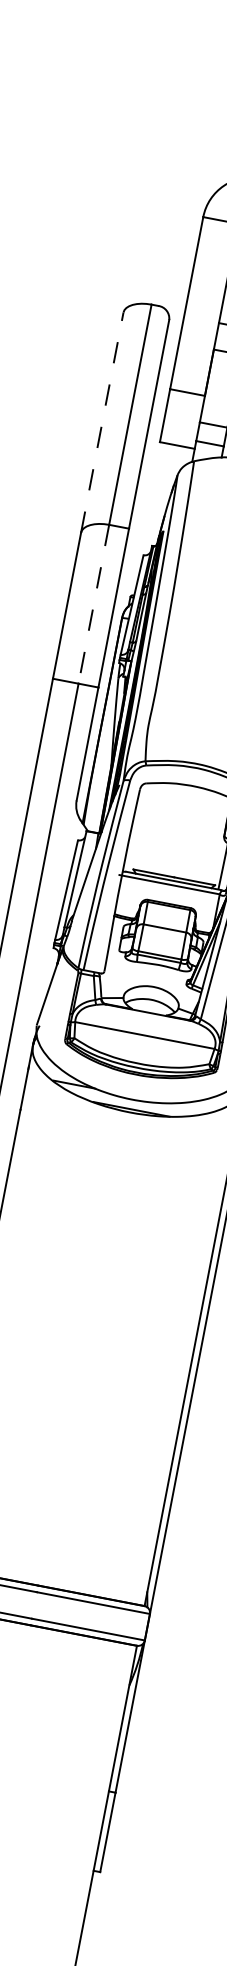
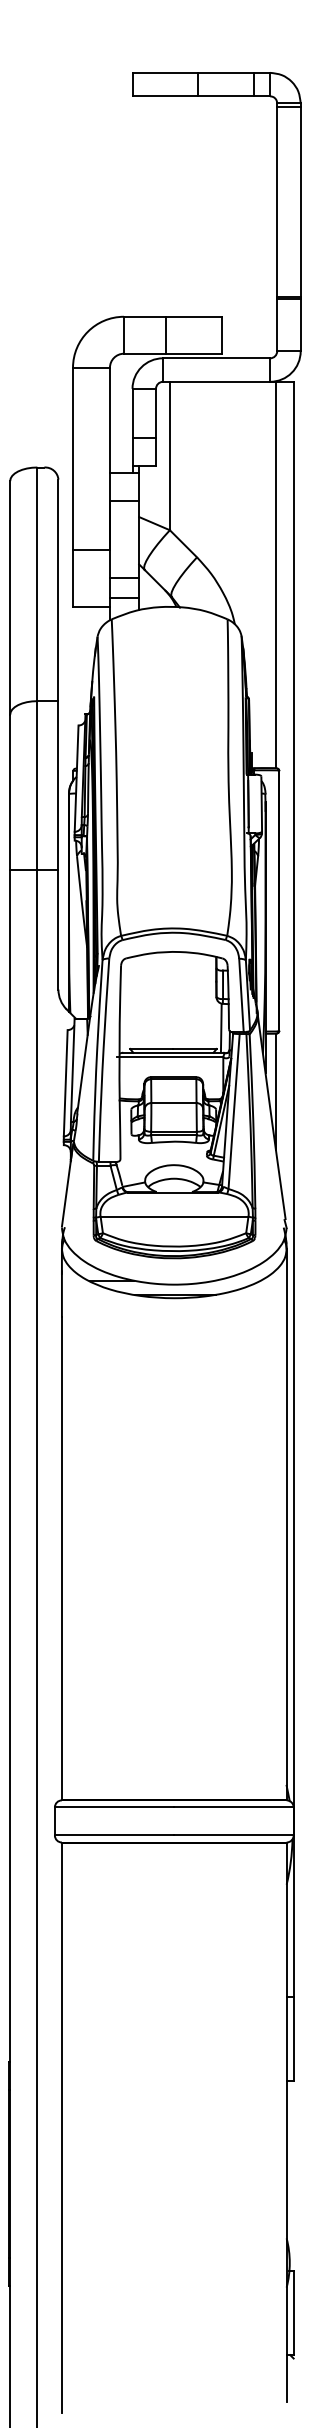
line: (102, 422) -> (10, 597), dashed -> solid
line: (93, 604) -> (37, 785), dashed -> solid

